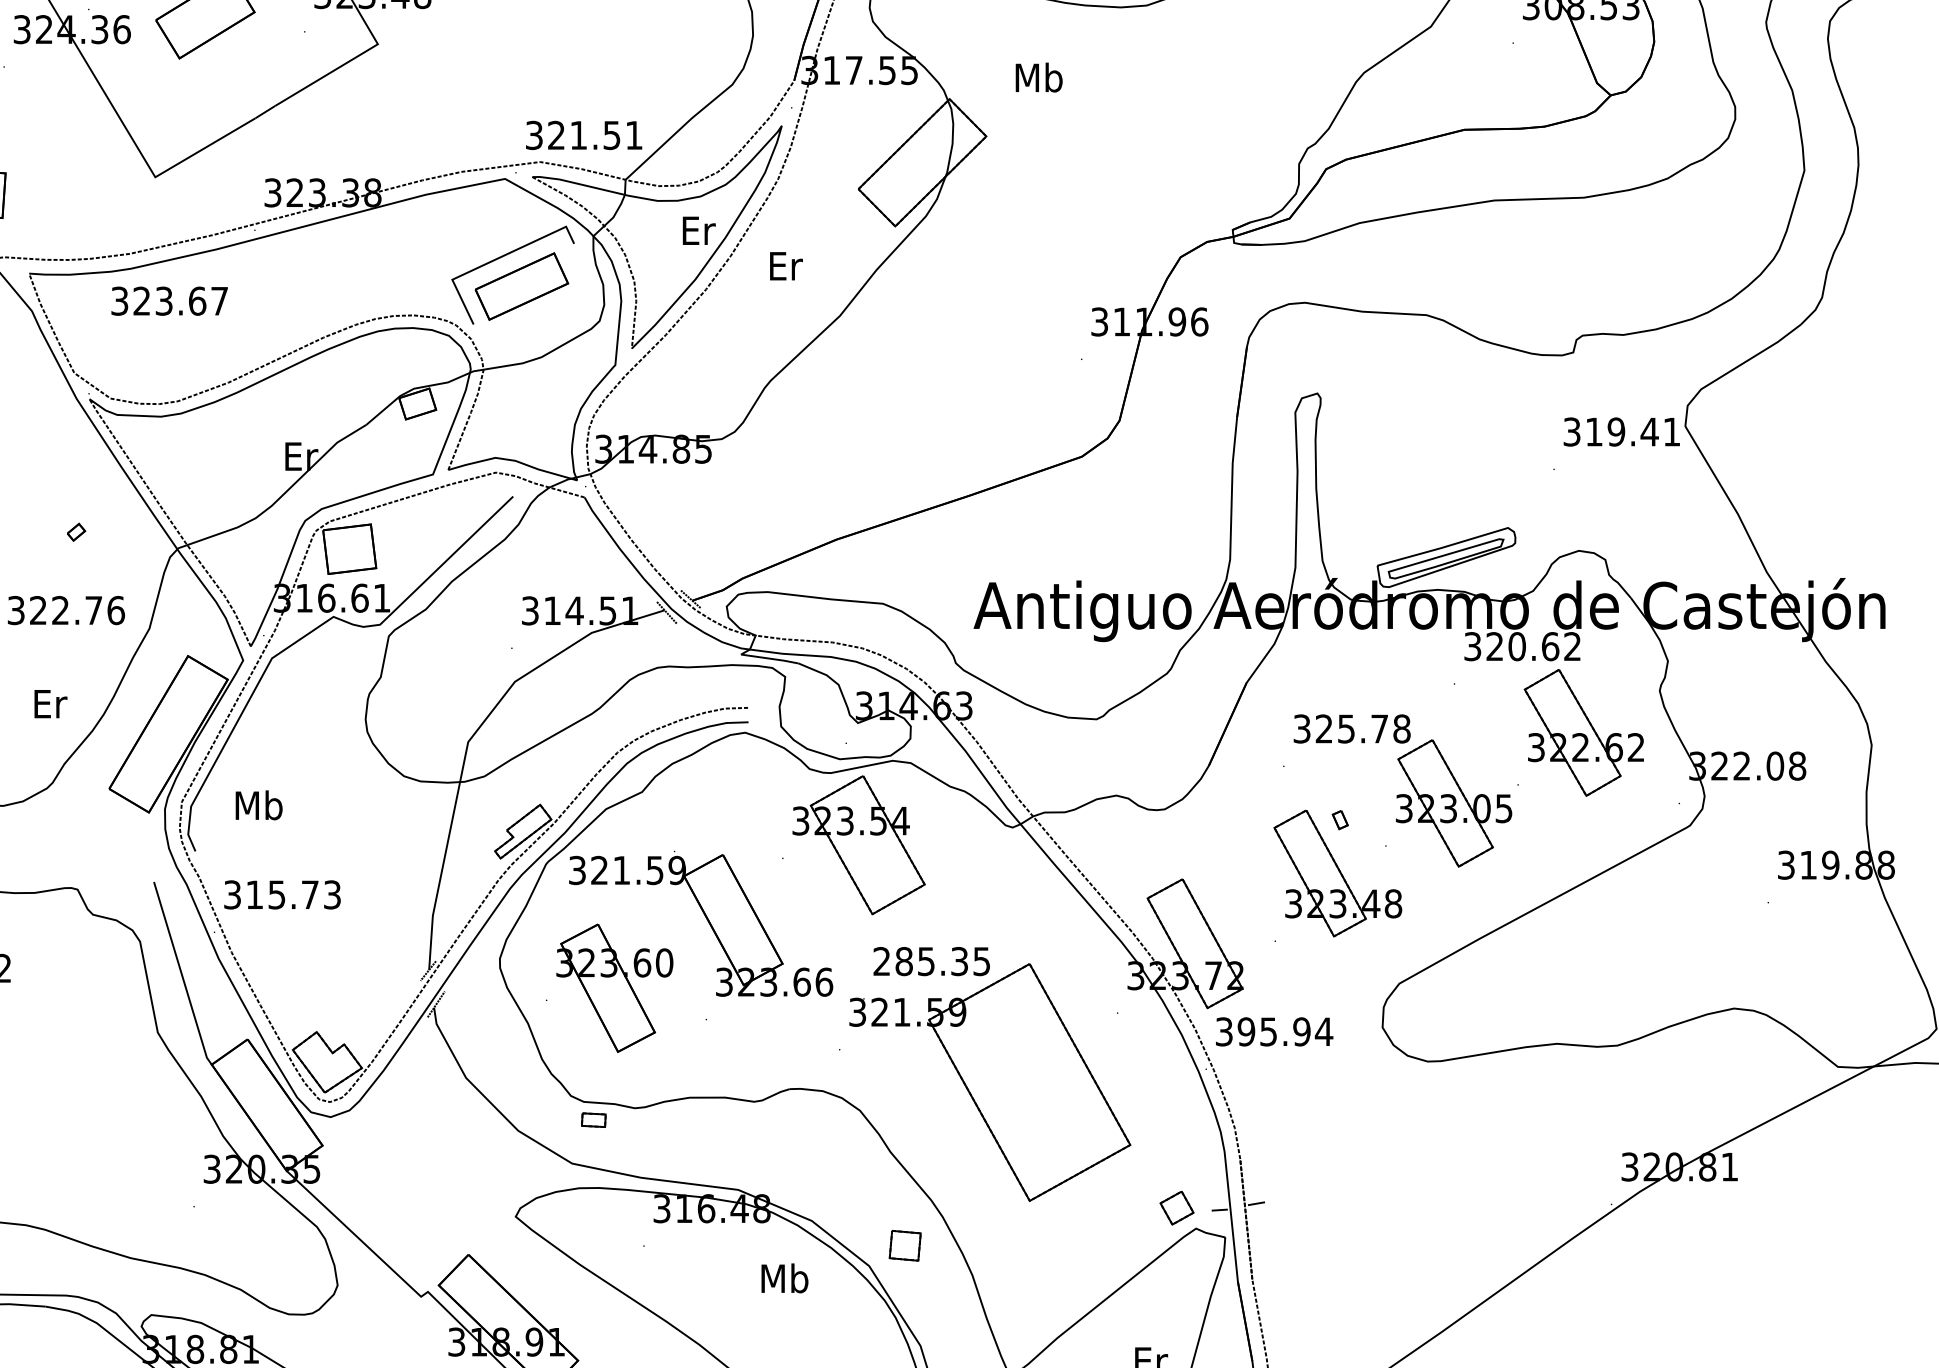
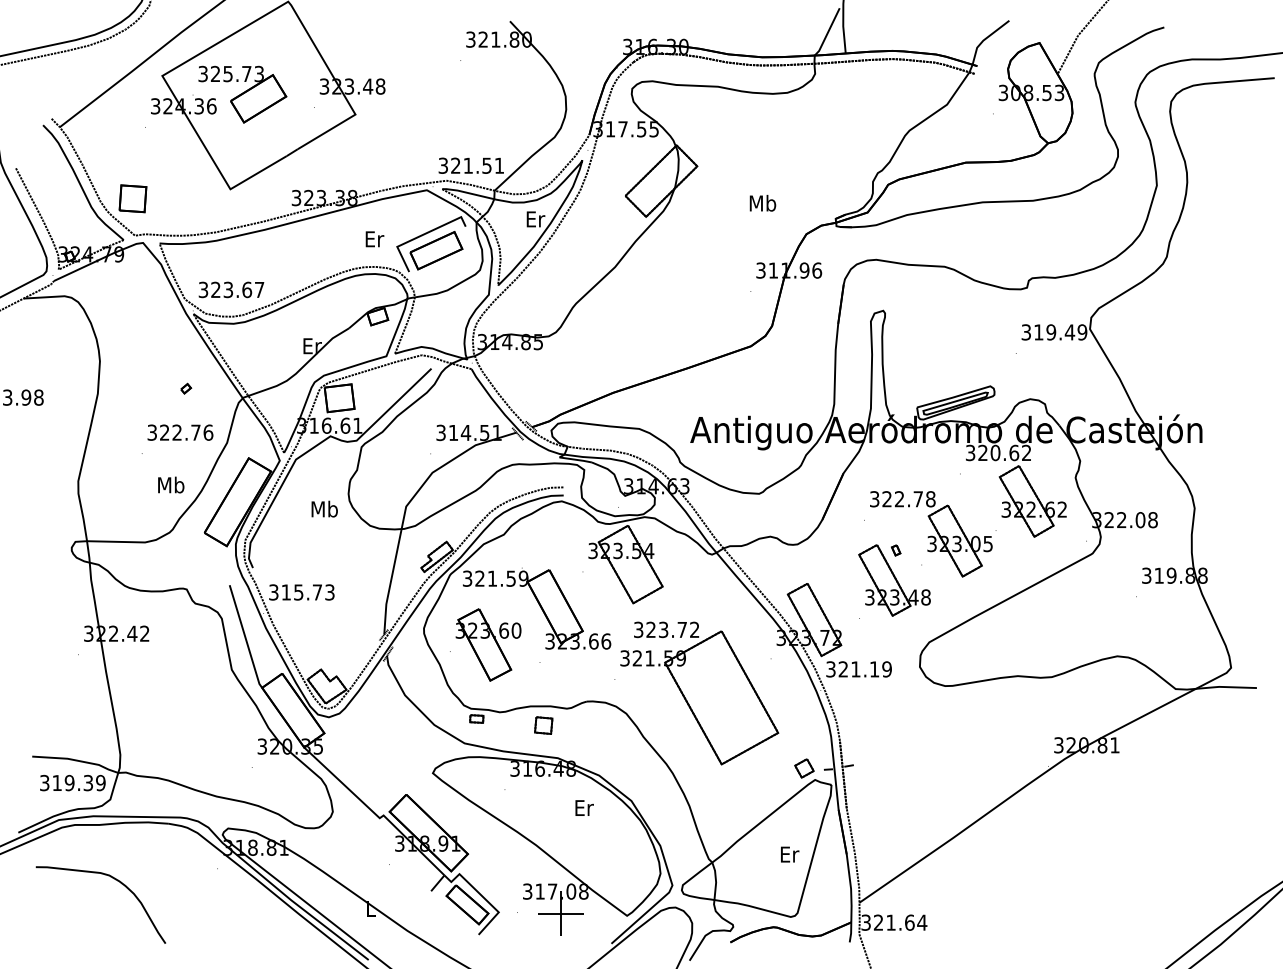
text: (1038, 77) -> (762, 203), moved
text: (785, 266) -> (374, 239), moved
text: (169, 300) -> (231, 289), moved
text: (1671, 432) -> (1082, 332), 319.41 -> 319.49
text: (50, 702) -> (171, 484), Er -> Mb
text: (1346, 729) -> (899, 499), 325.78 -> 322.78
text: (258, 804) -> (324, 508), moved
text: (931, 960) -> (666, 629), 285.35 -> 323.72
text: (1285, 1032) -> (865, 669), 395.94 -> 321.19
part: (904, 1245) -> (543, 725), moved
text: (785, 1277) -> (584, 807), Mb -> Er

